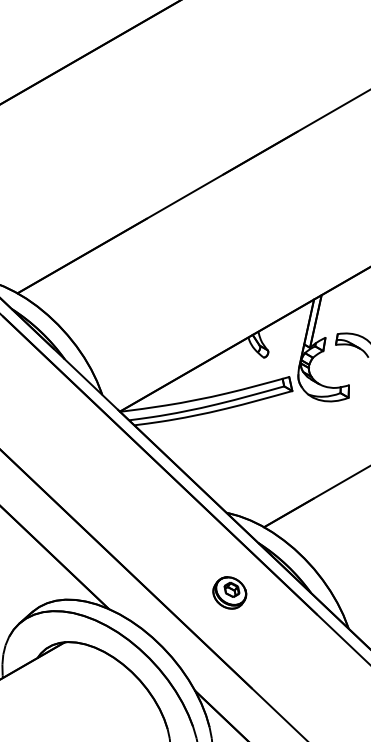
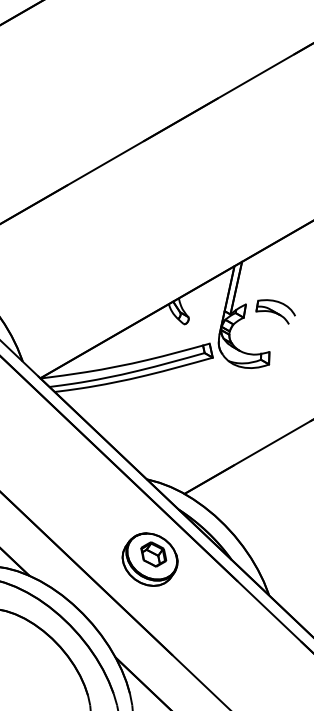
part: (229, 592) -> (149, 559), size x1.67

